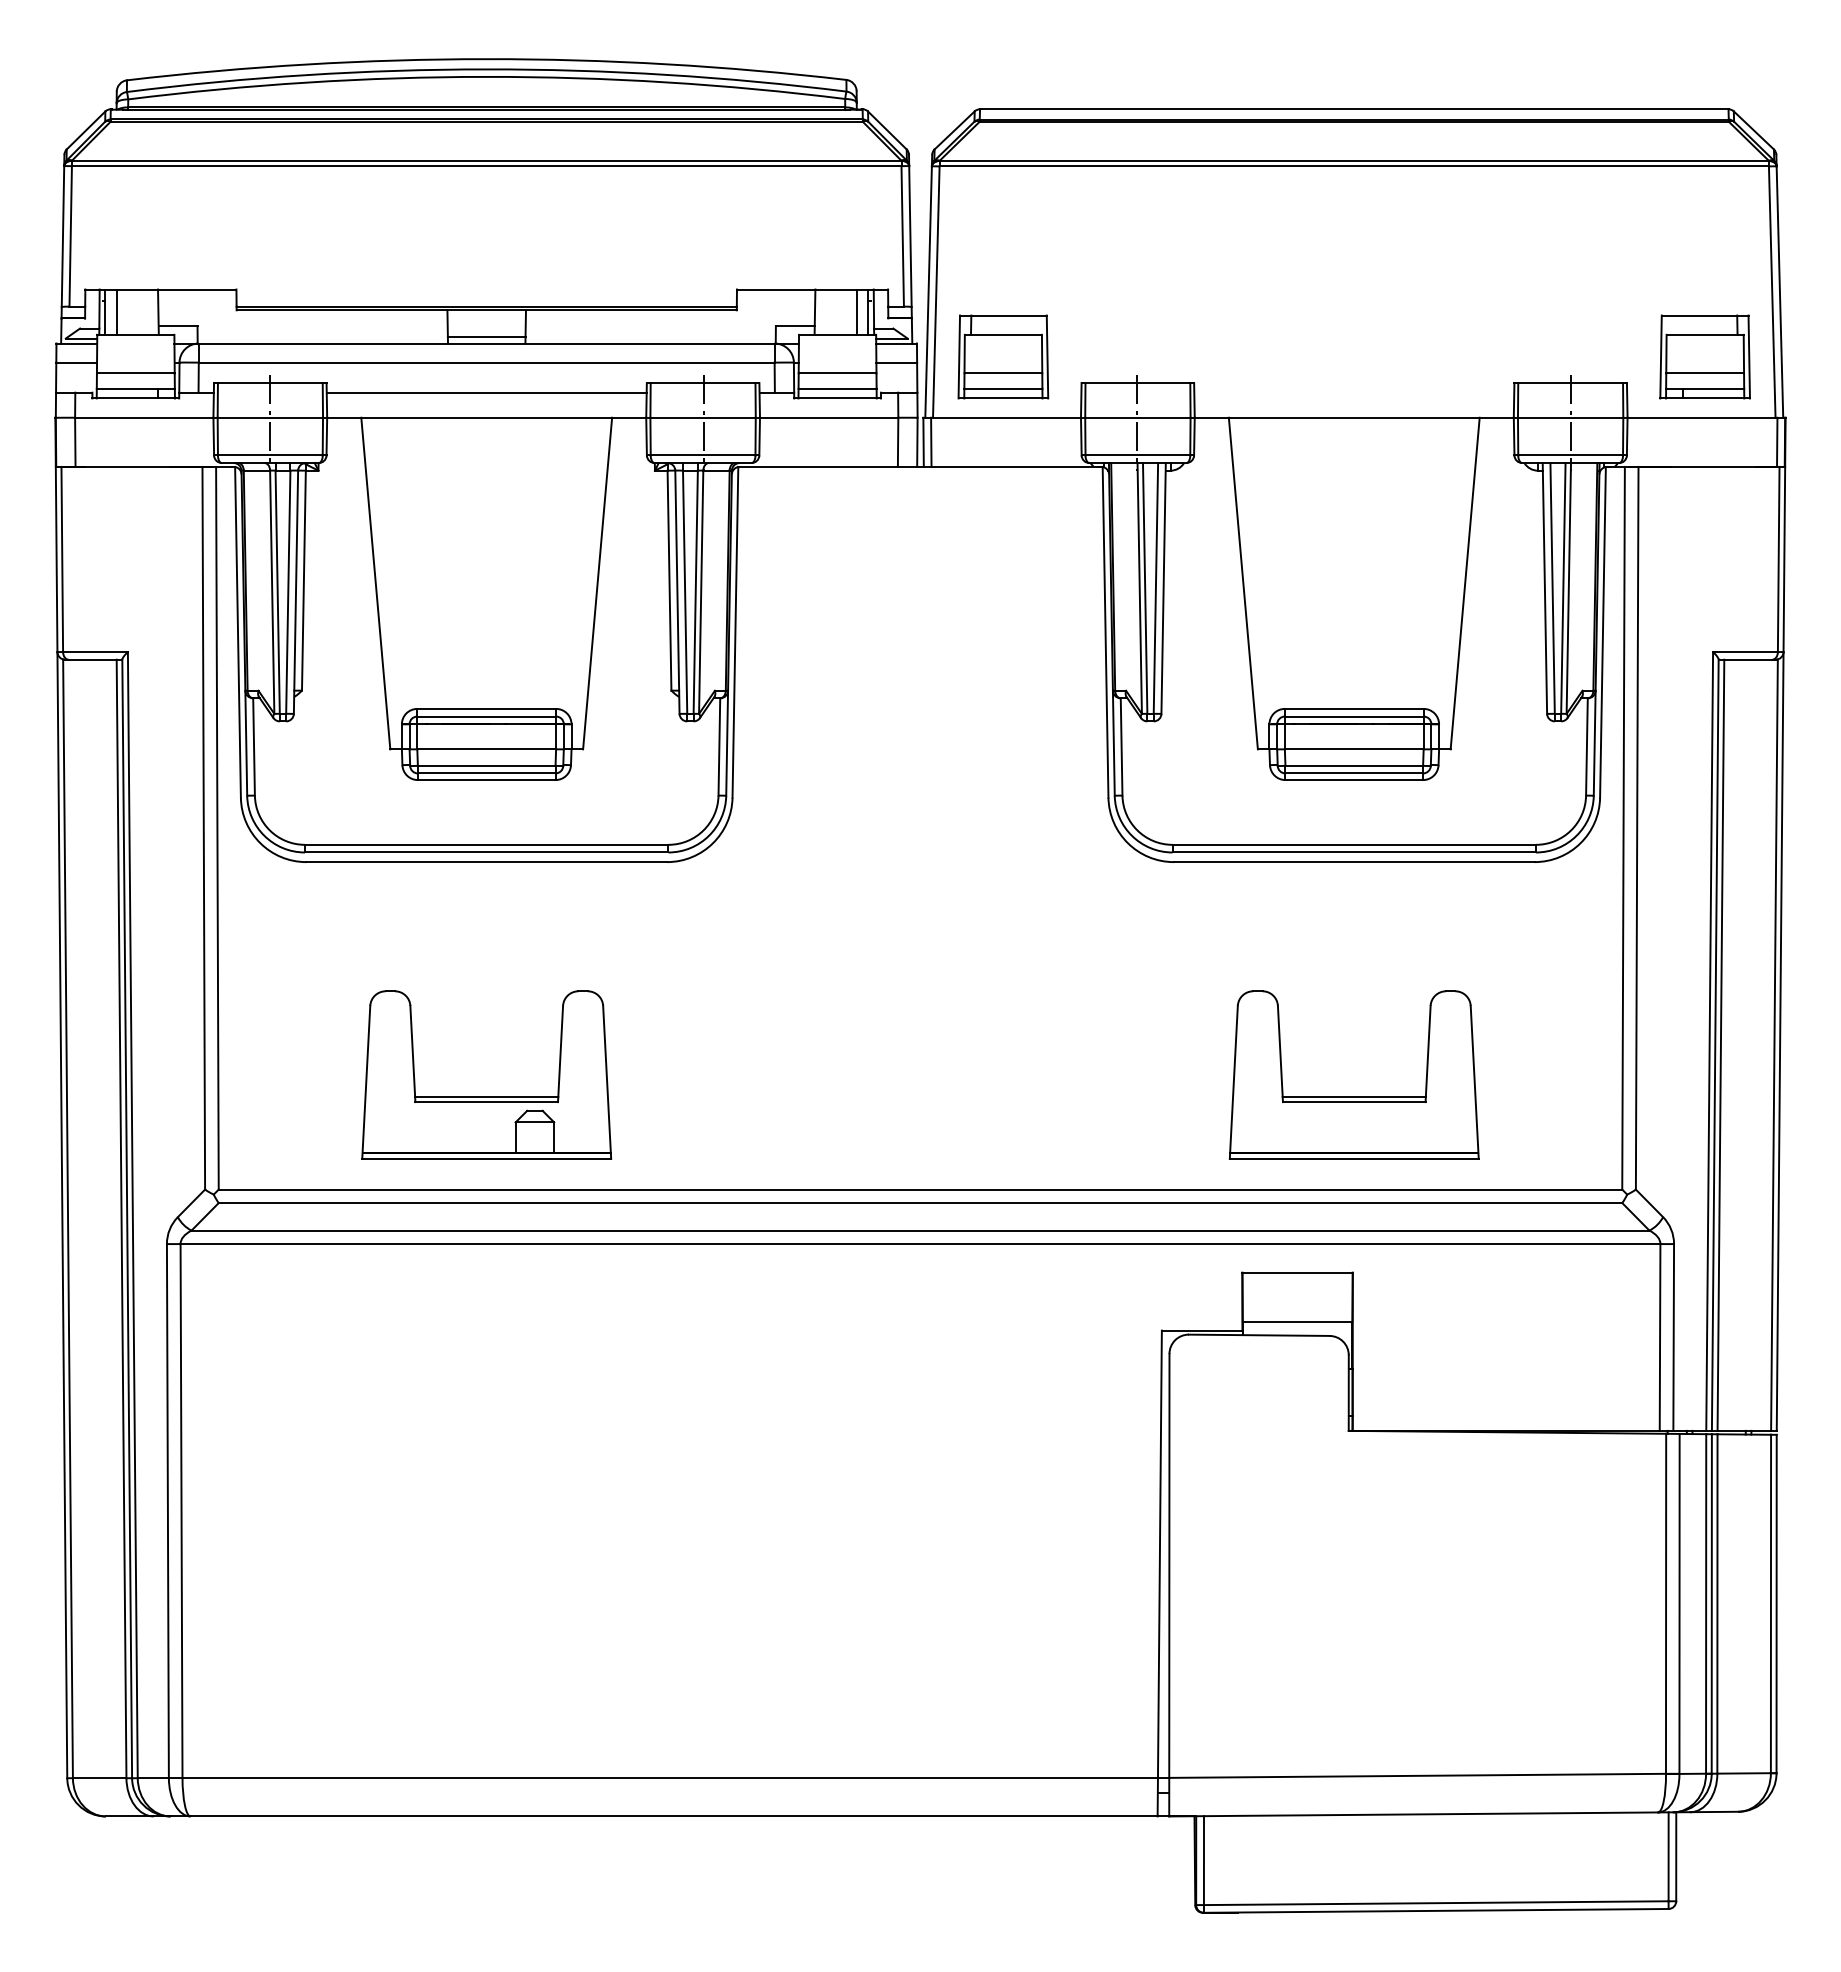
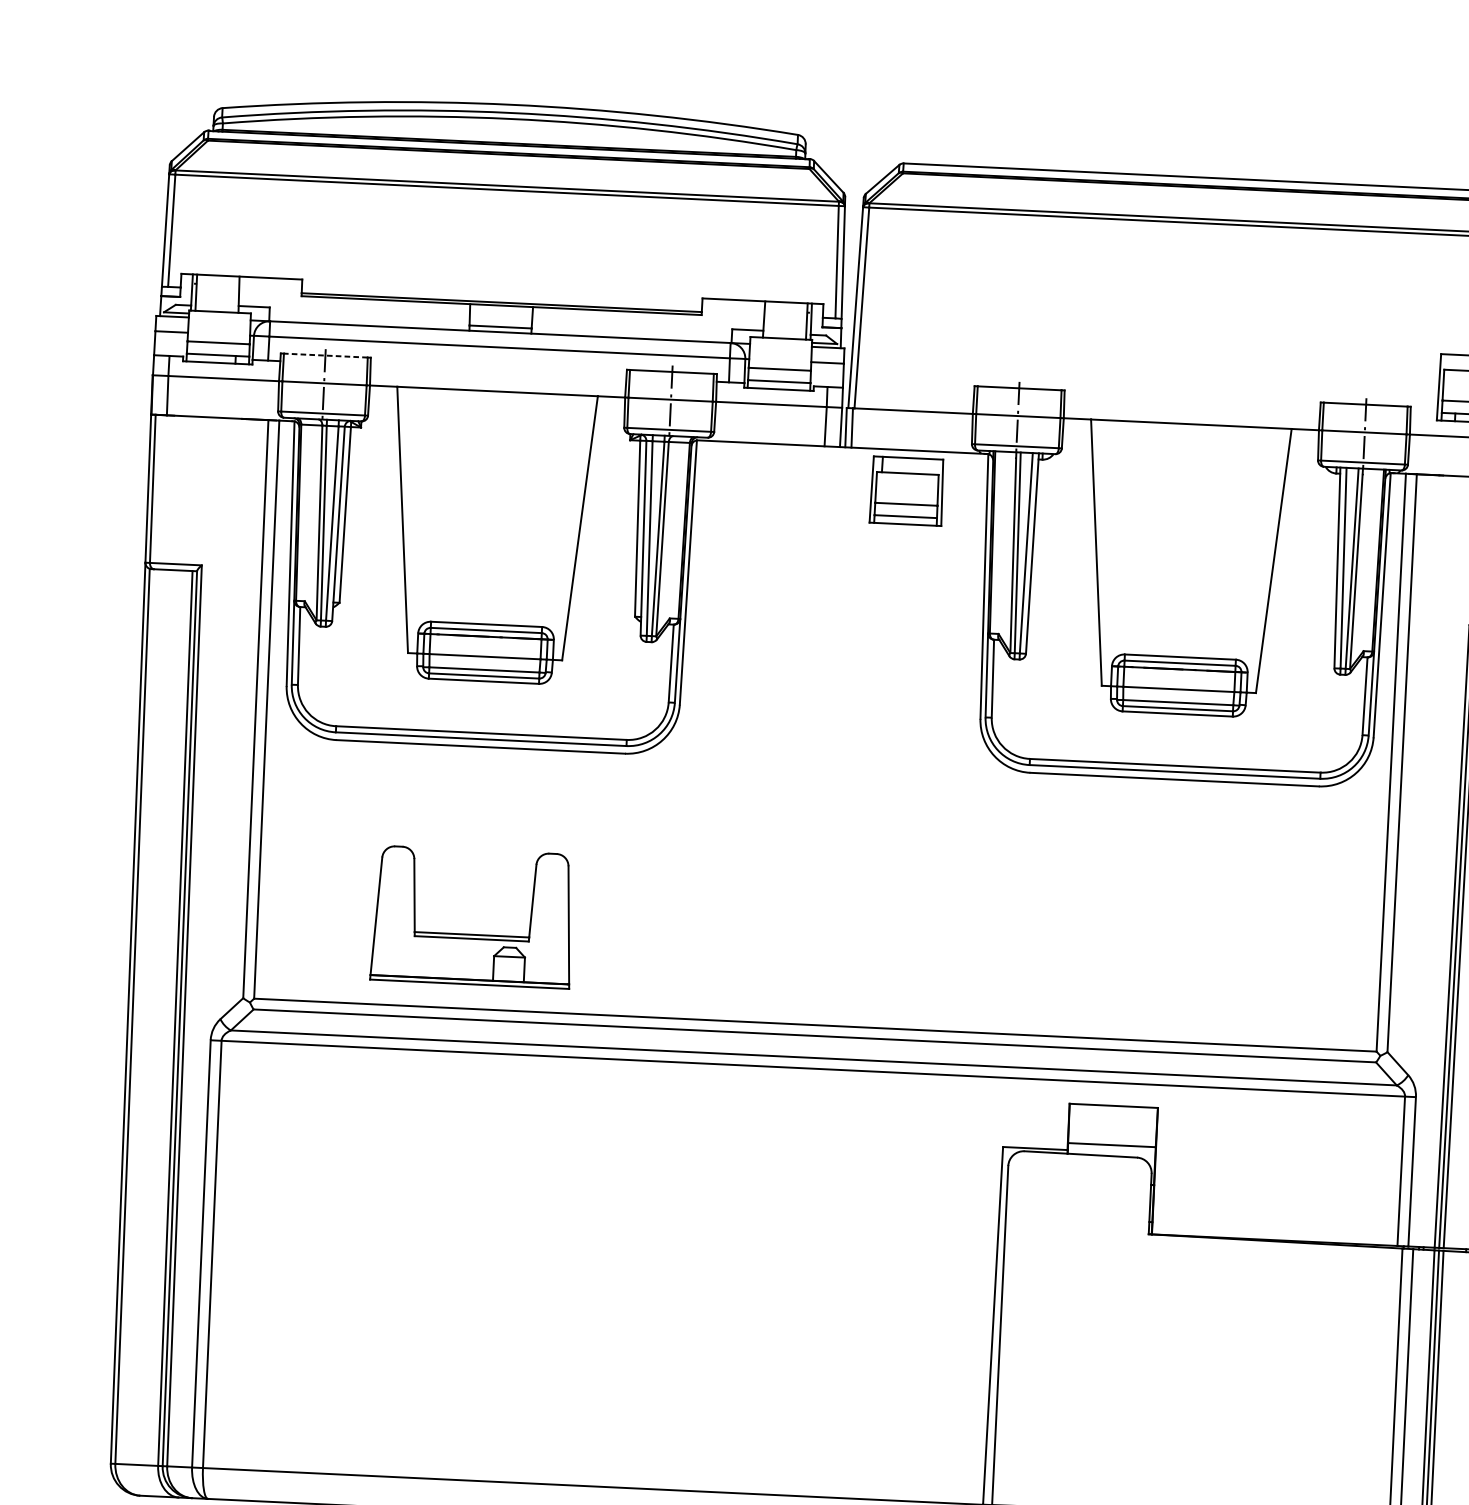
line: (116, 311) -> (205, 292), removed
line: (856, 311) -> (797, 320), removed
part: (1003, 356) -> (907, 490), moved
line: (269, 383) -> (325, 355), solid -> dashed
line: (486, 392) -> (498, 371), removed
part: (1353, 1096) -> (1165, 967), removed

